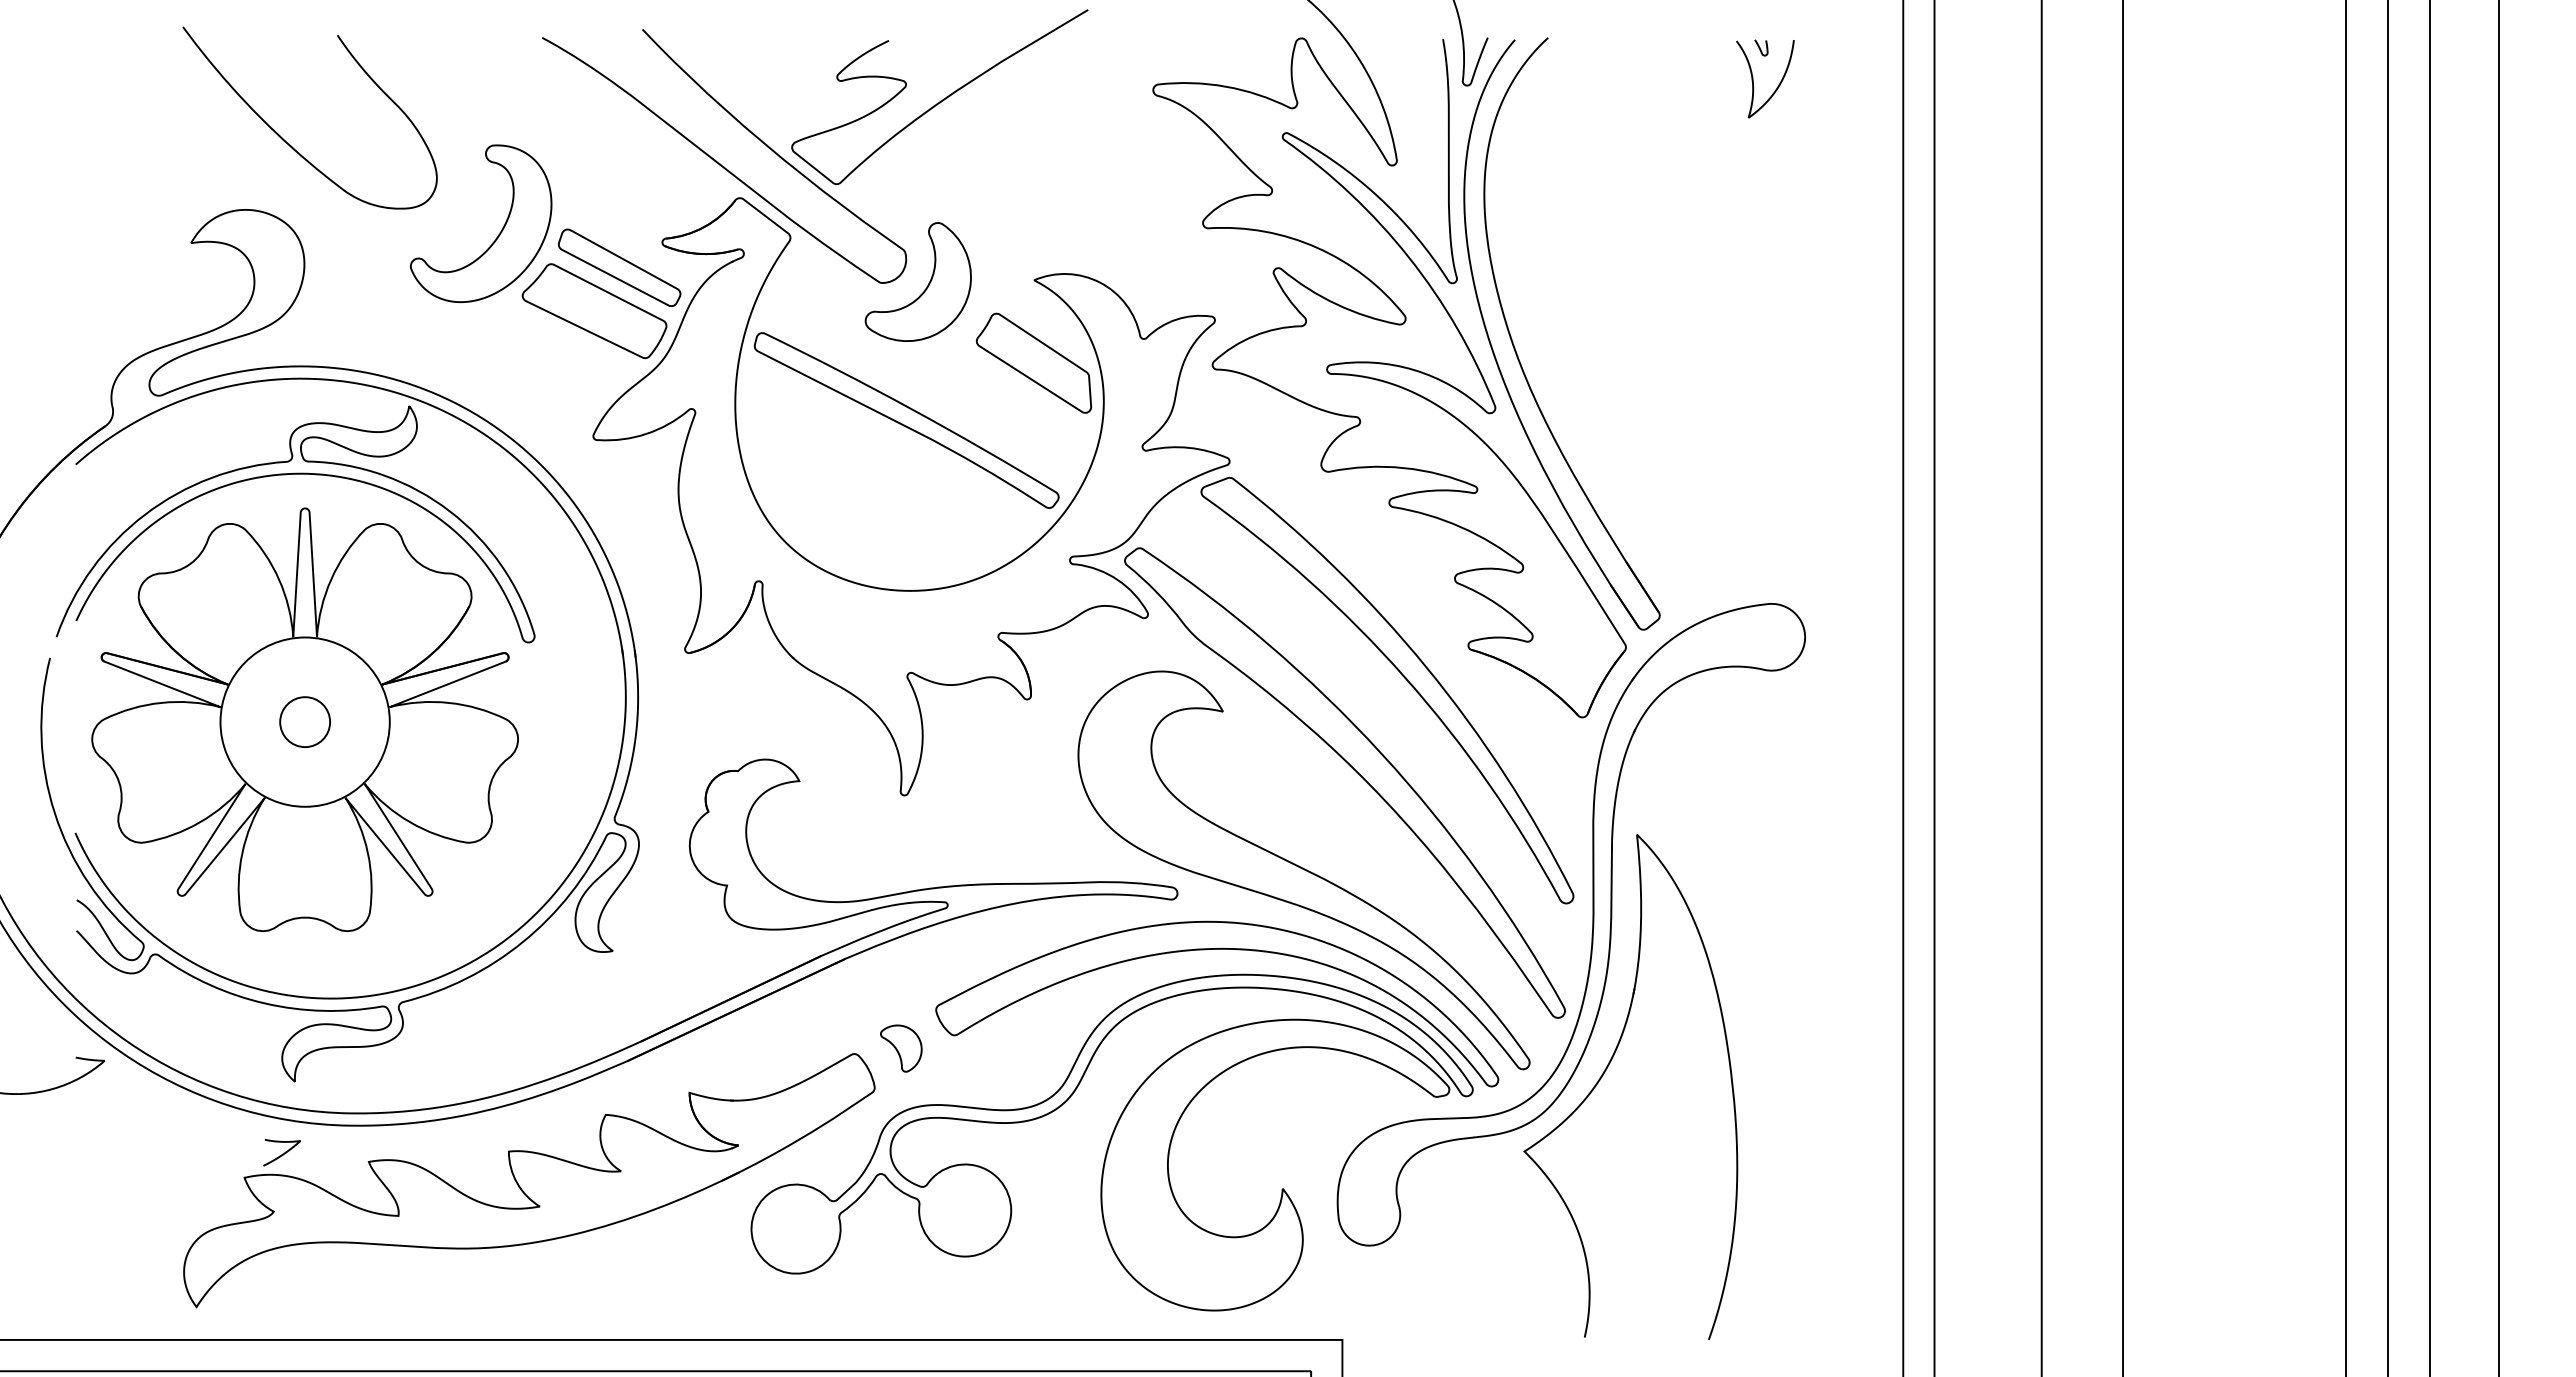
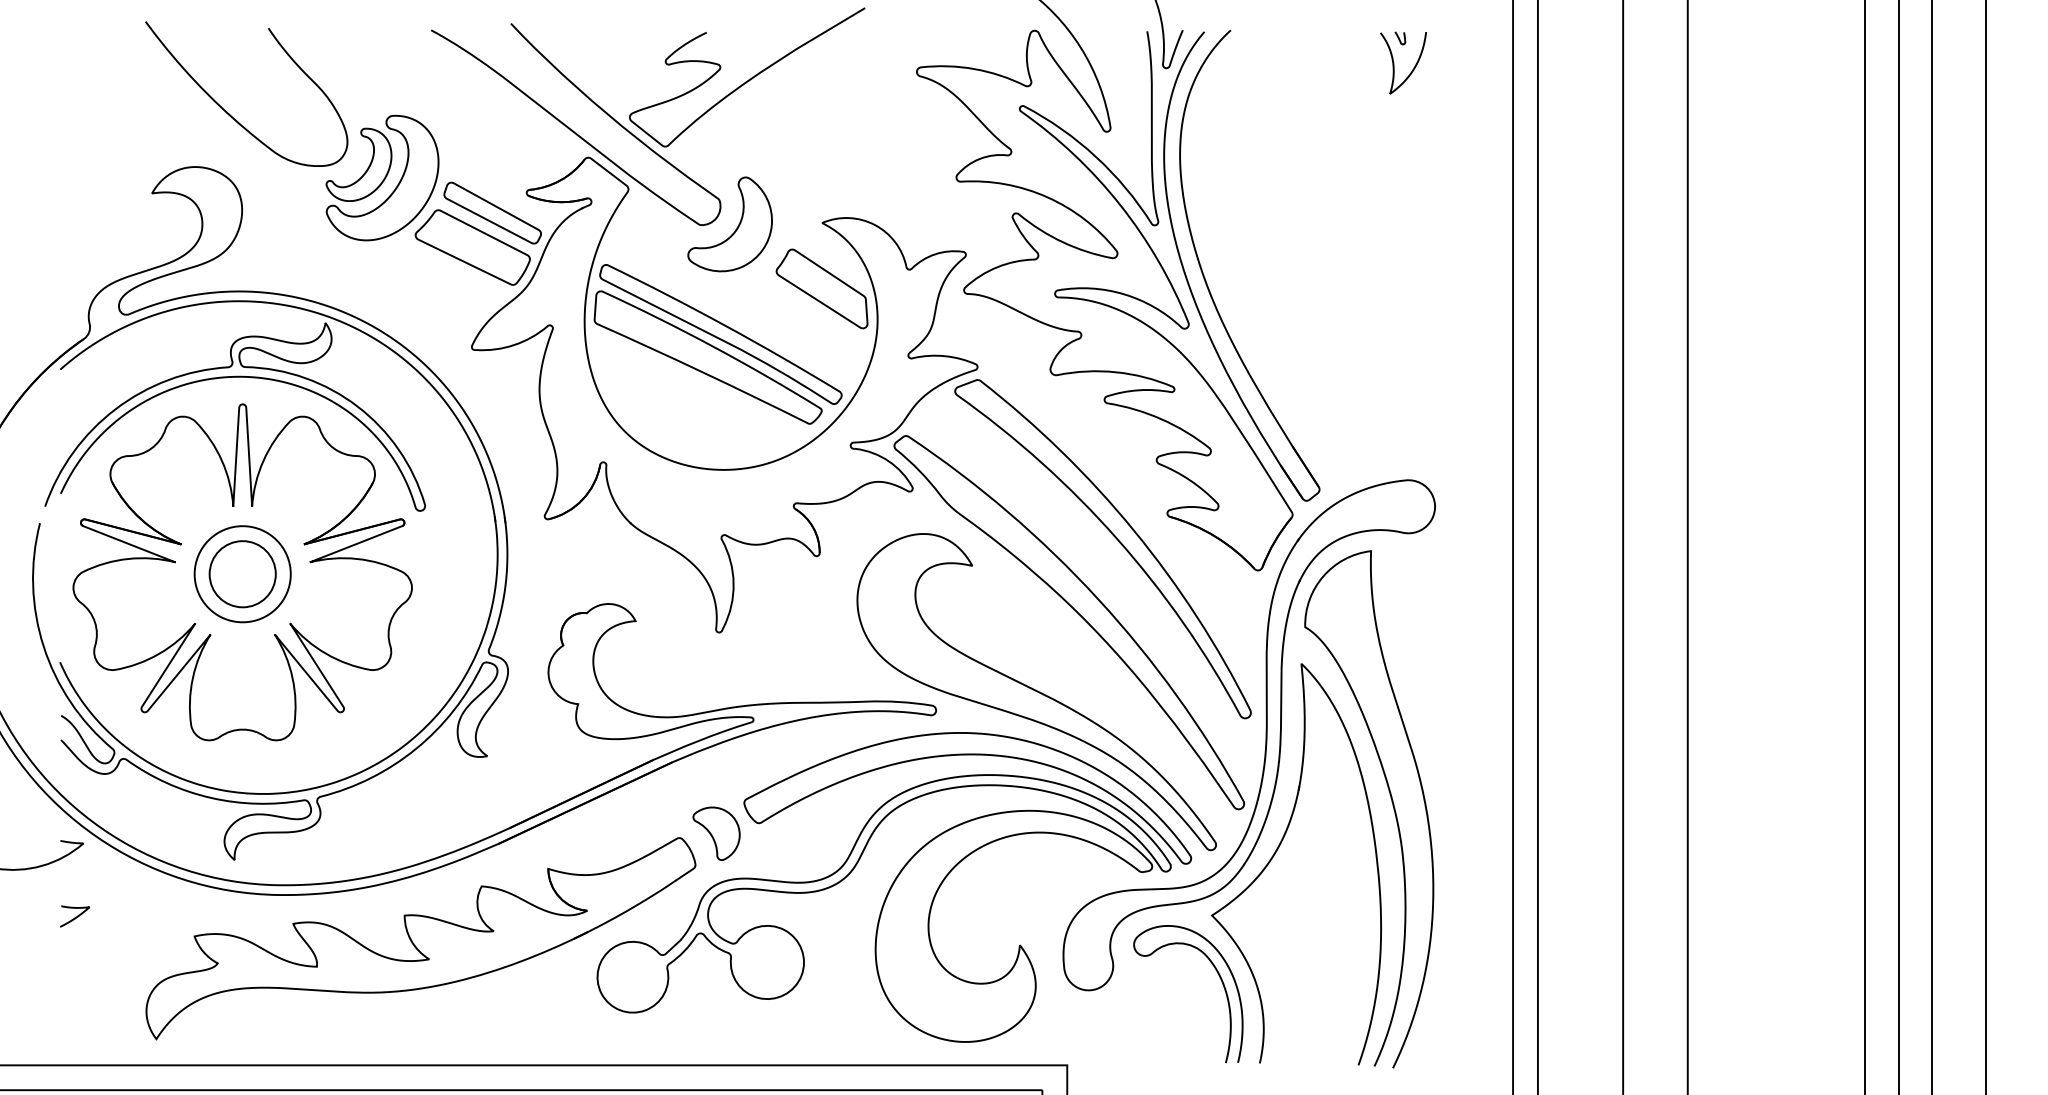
part: (461, 212) -> (367, 169), added
part: (890, 449) -> (708, 357), added
circle: (304, 721) -> (242, 573), size x0.71
circle: (304, 721) -> (242, 573), size x1.67
curve: (1750, 1008) -> (1391, 801), added
part: (901, 1048) -> (716, 833), size x1.43
curve: (282, 1153) -> (75, 917), moved
curve: (1534, 1230) -> (1219, 978), added

